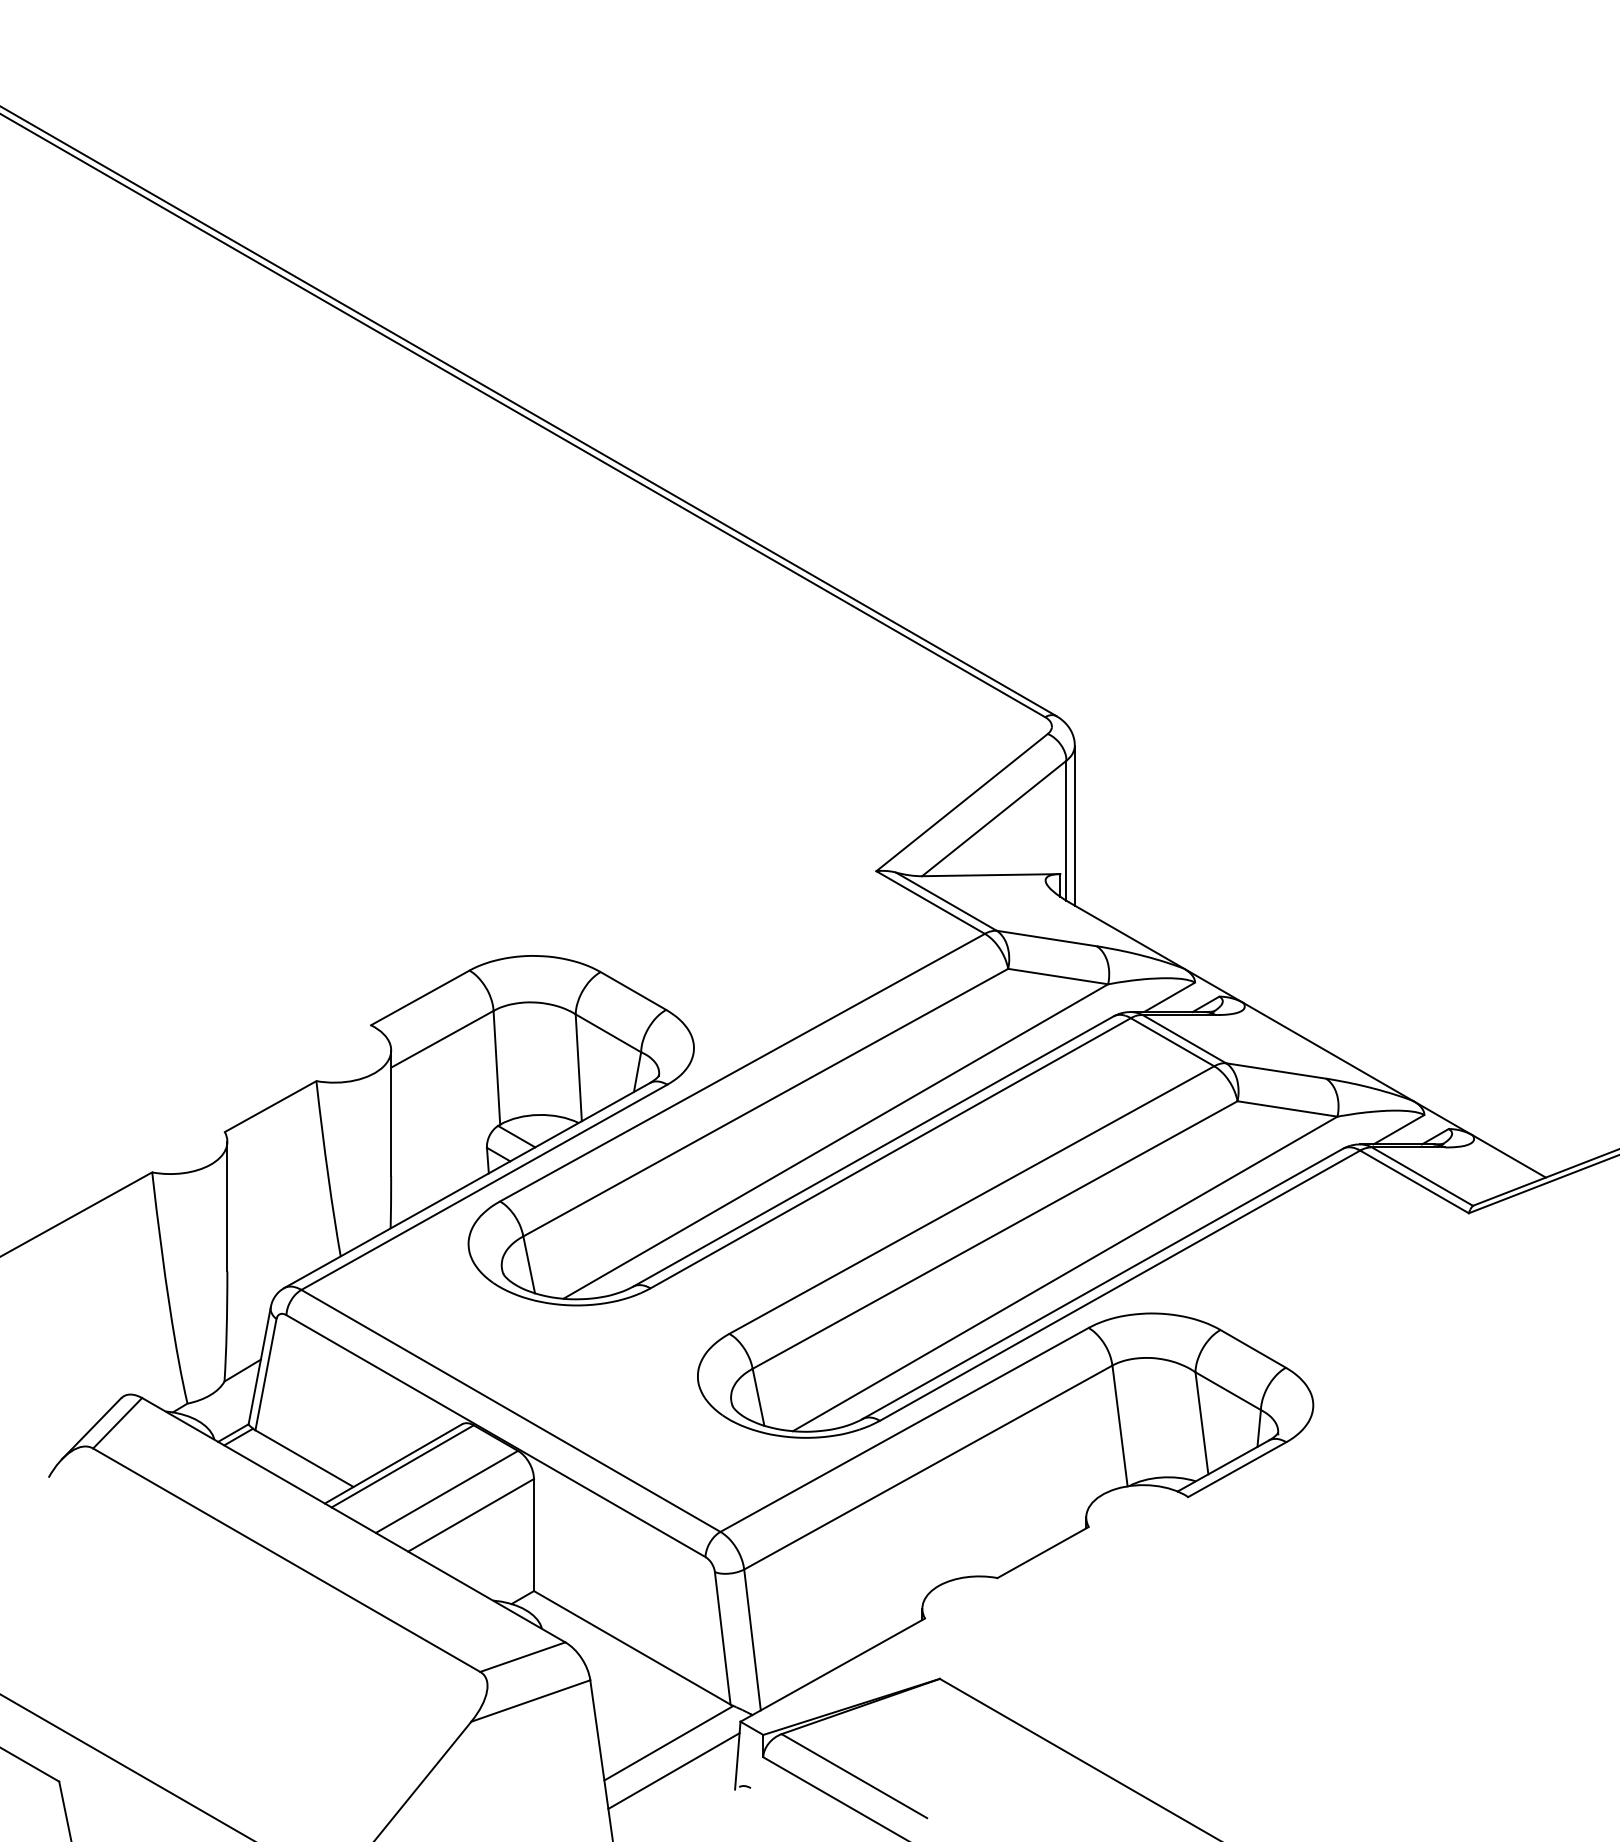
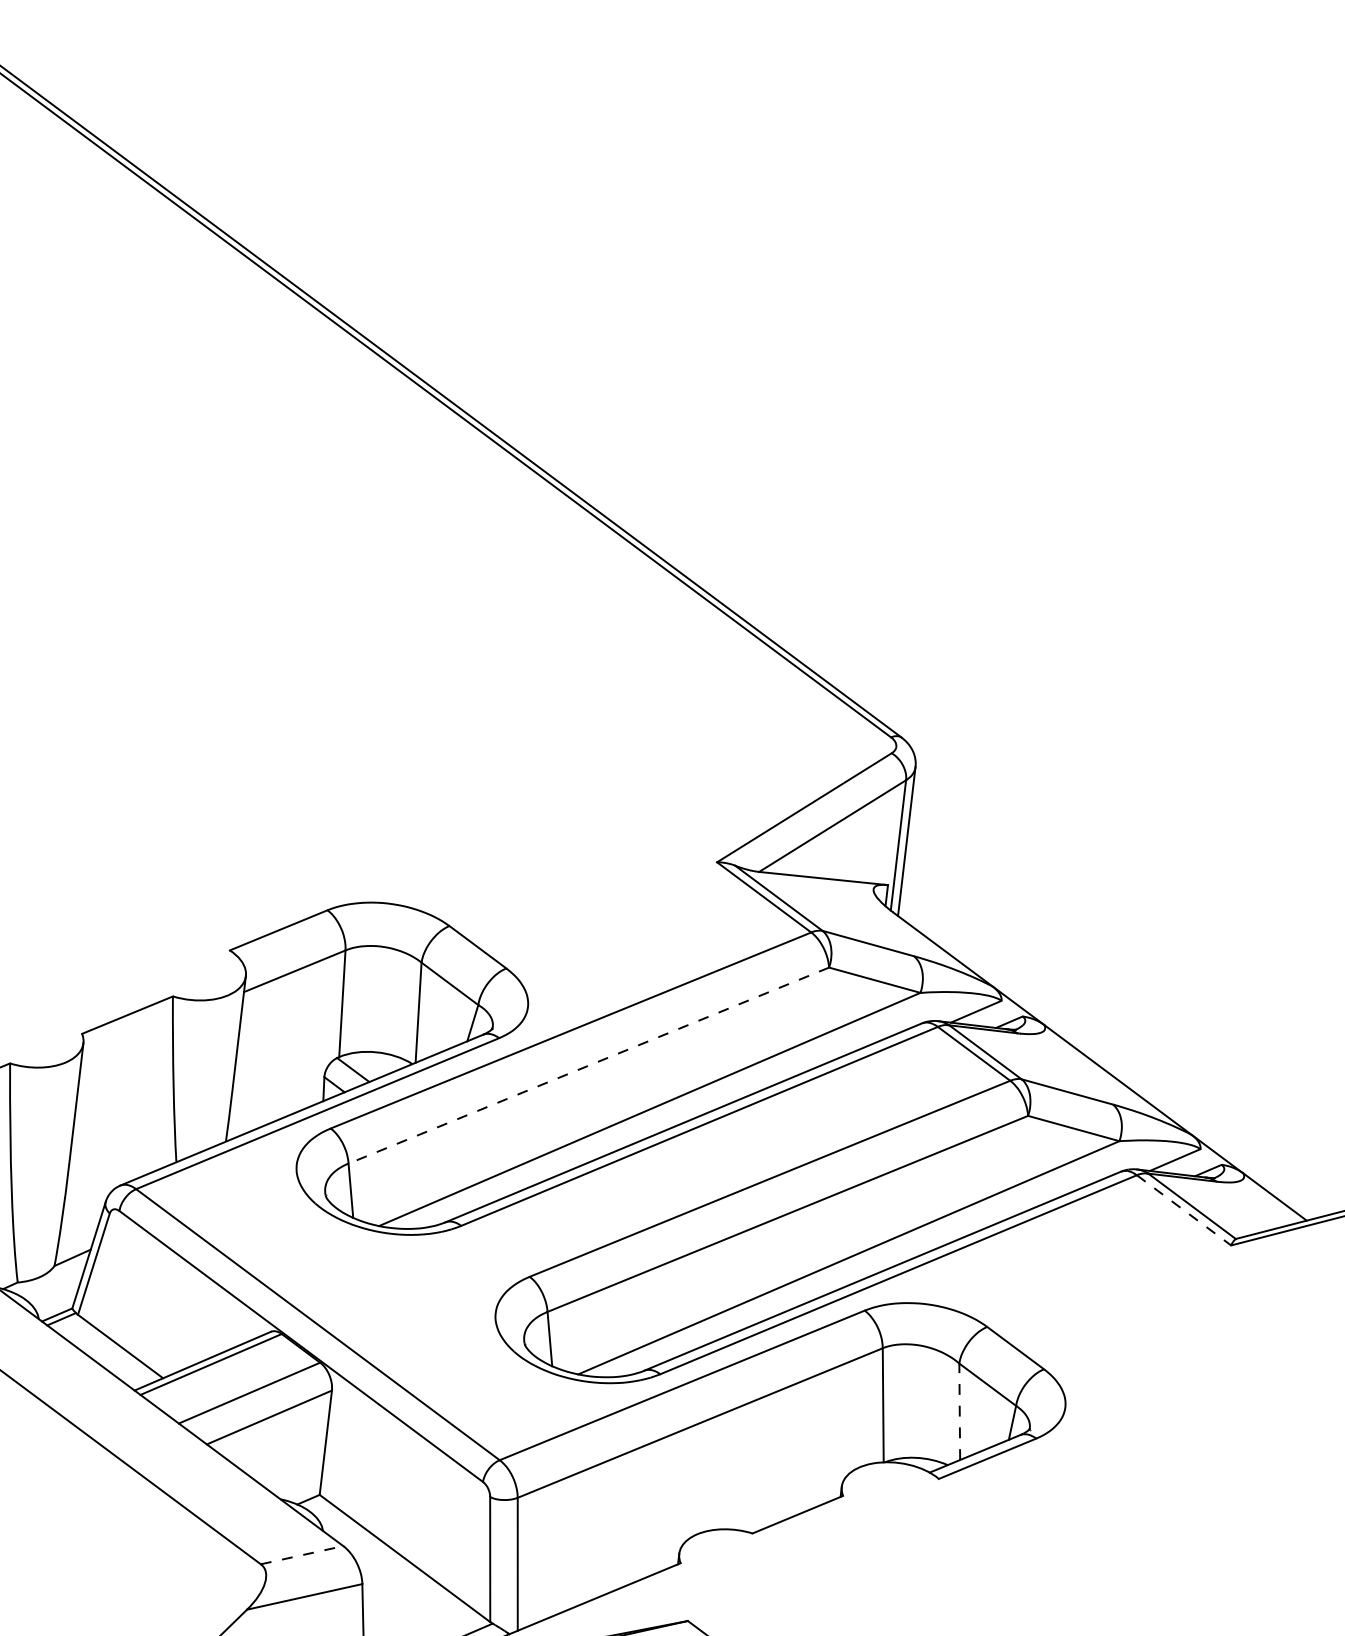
line: (765, 1102) -> (588, 1065), solid -> dashed
line: (1414, 1181) -> (1184, 1209), solid -> dashed
line: (1201, 1422) -> (959, 1410), solid -> dashed
line: (523, 1657) -> (302, 1555), solid -> dashed

